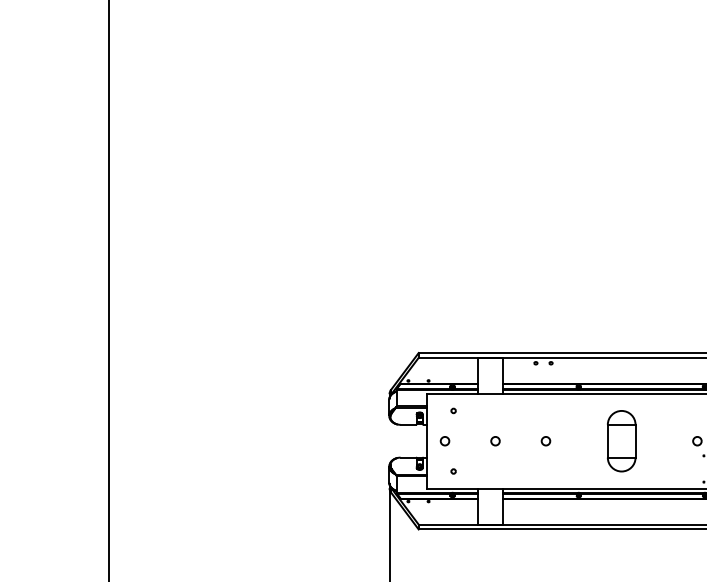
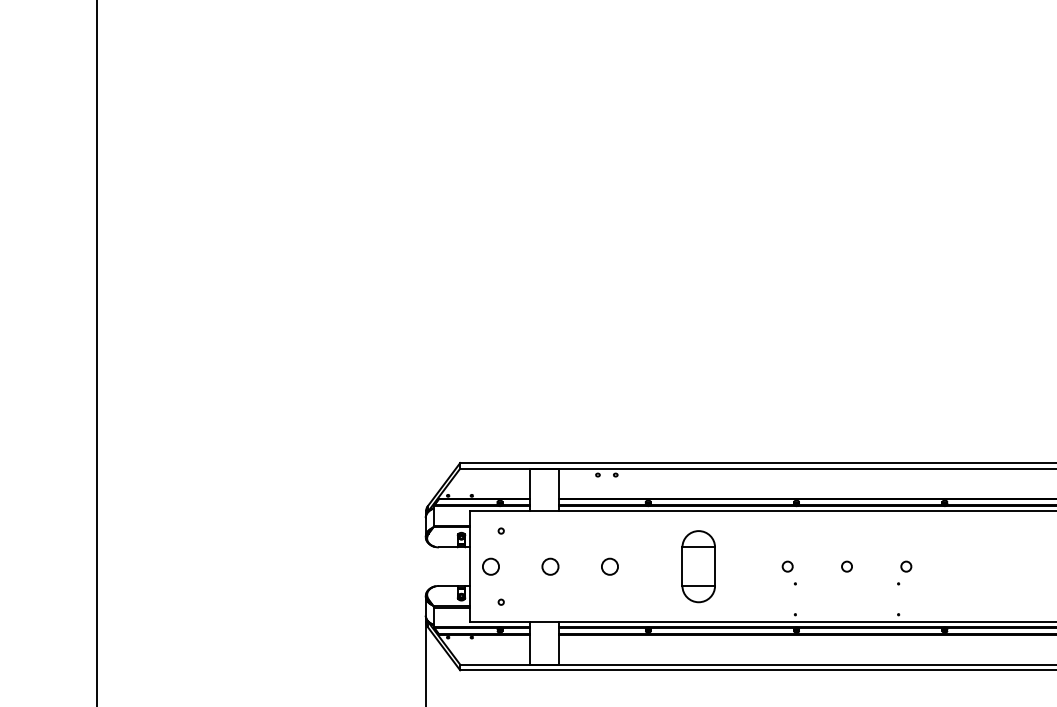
circle: (445, 441) -> (491, 566), size x1.6
circle: (495, 441) -> (550, 566), size x1.6
circle: (545, 441) -> (609, 566), size x1.6

